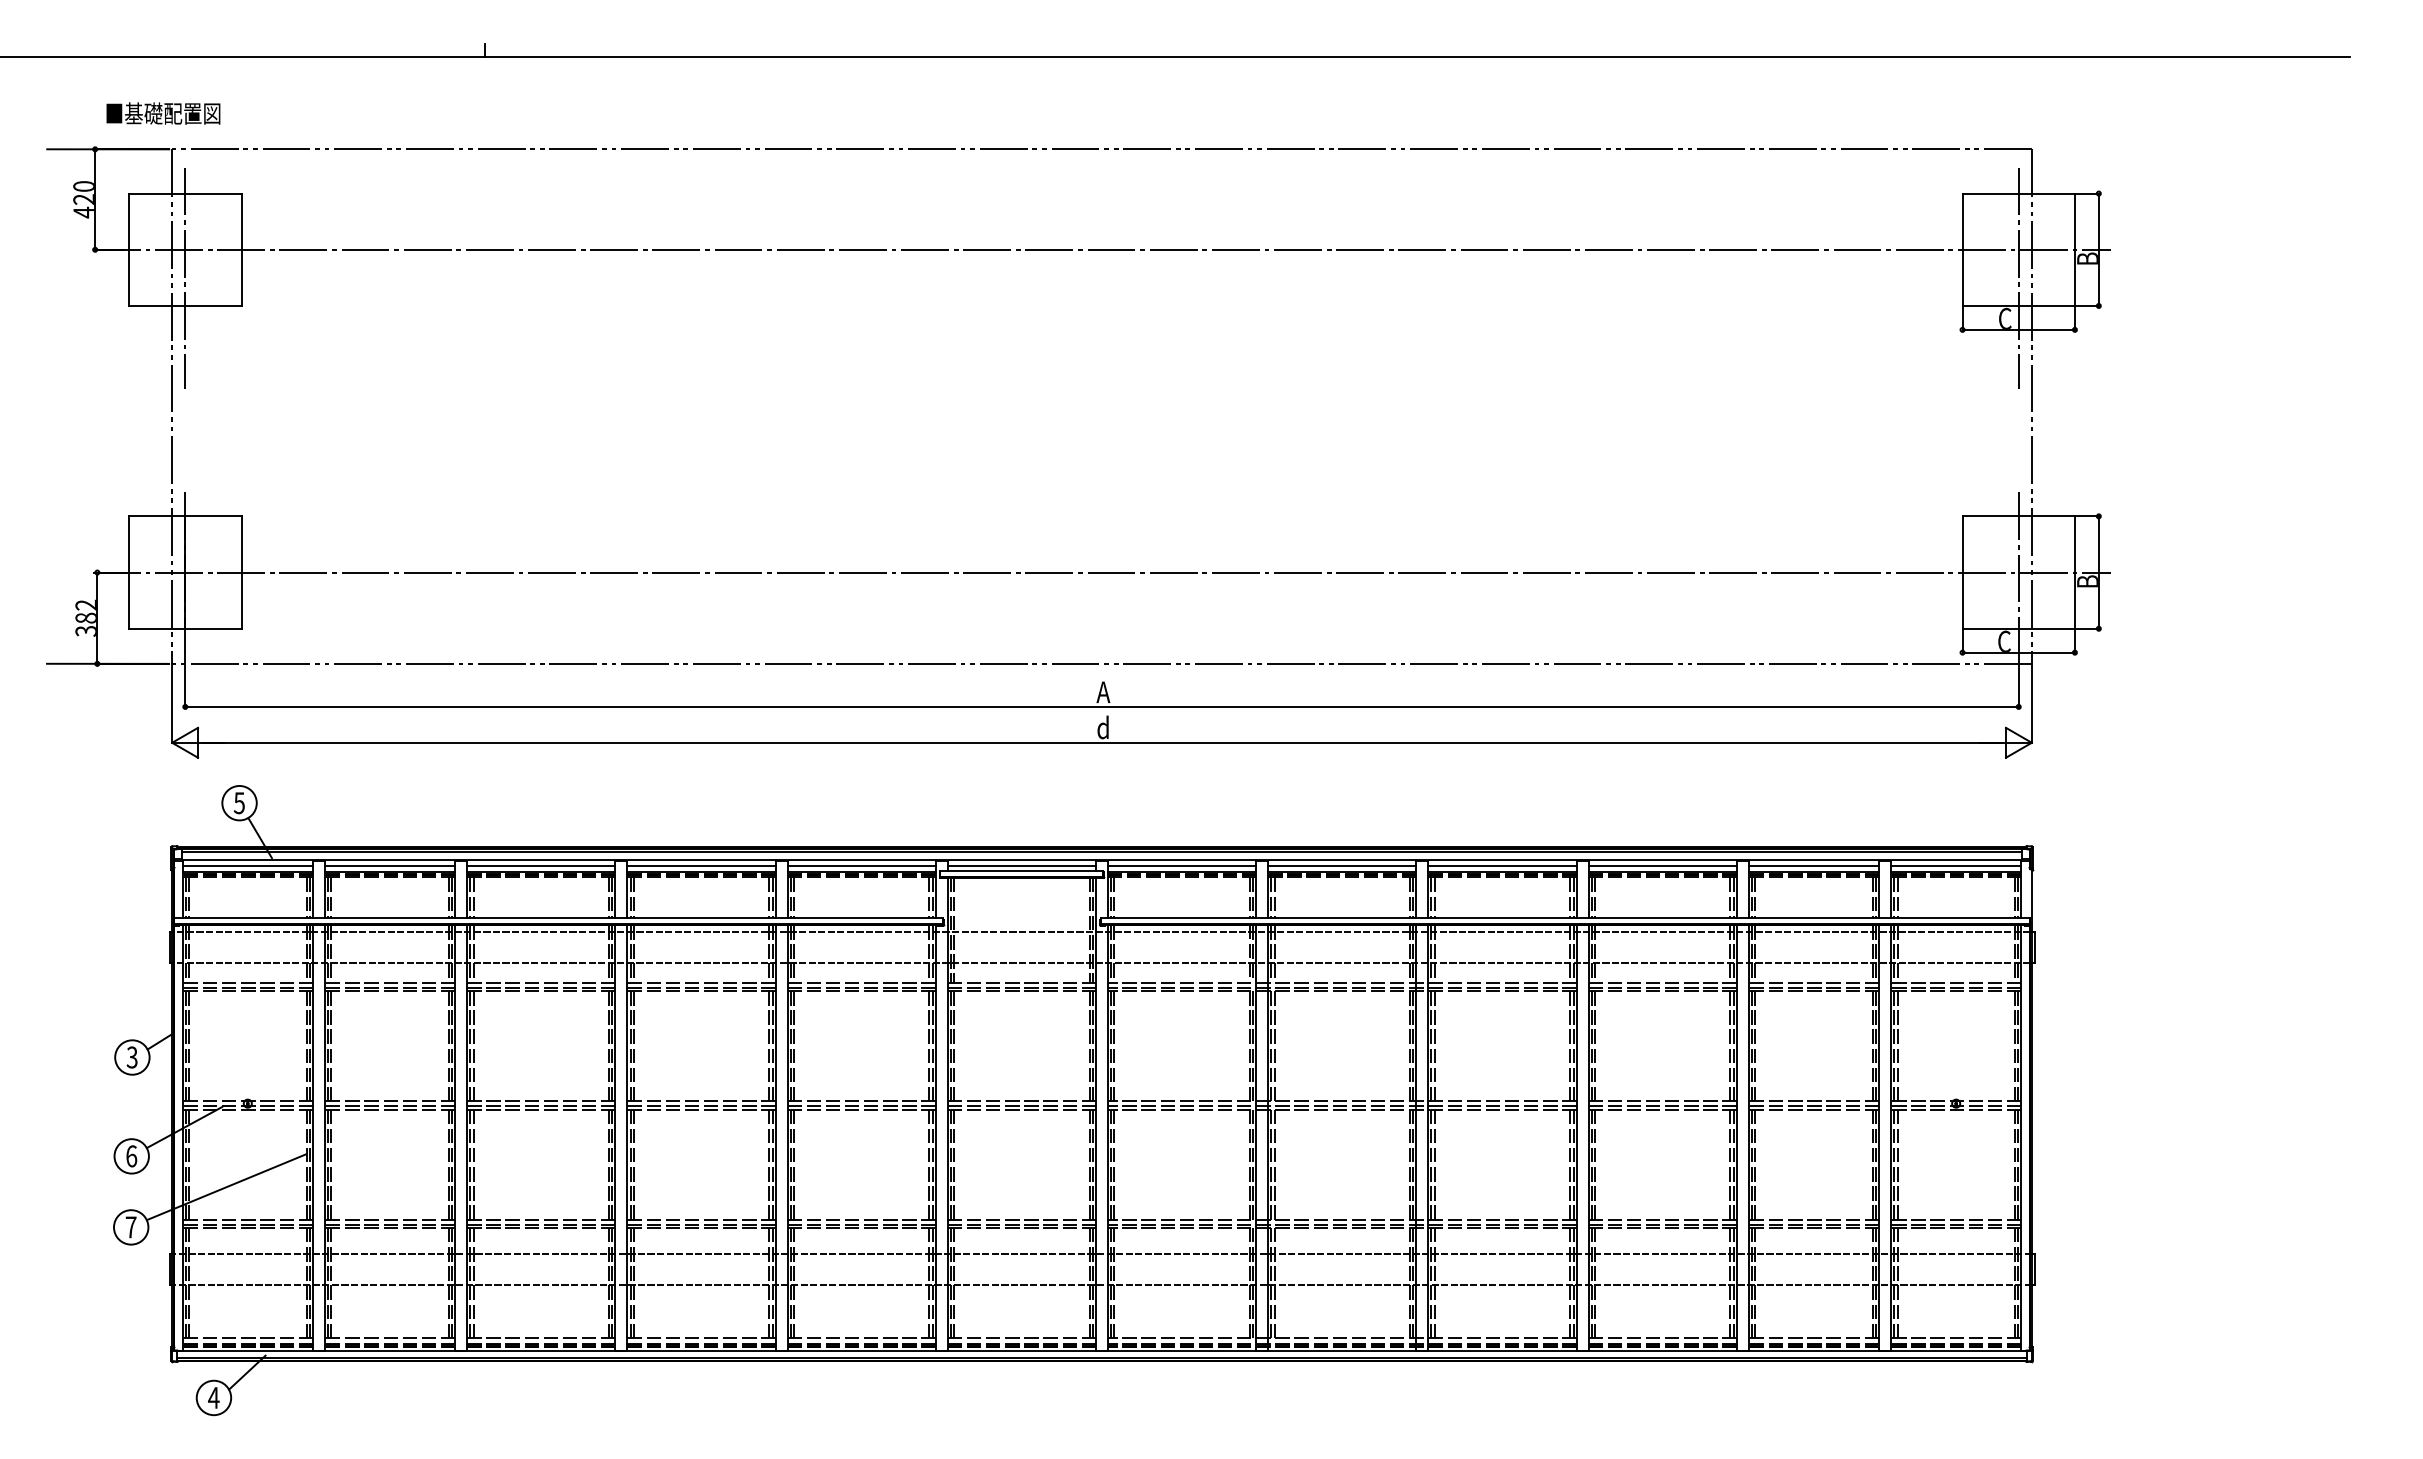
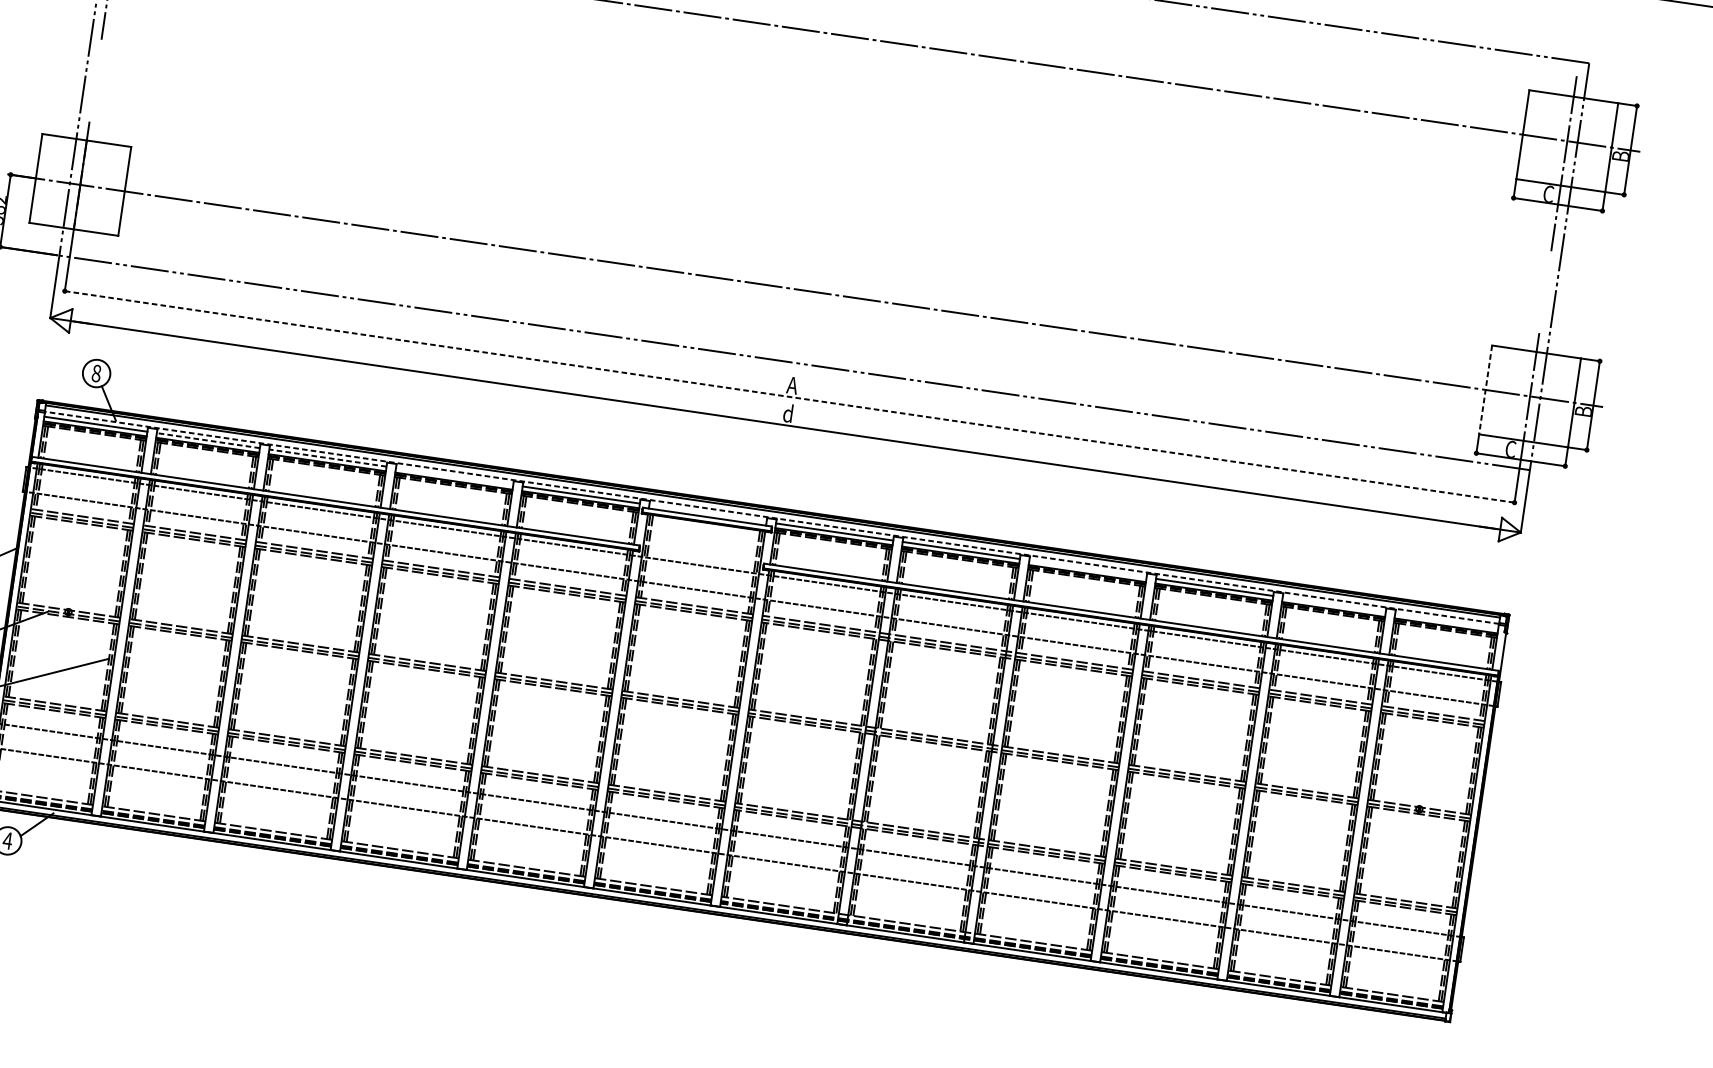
line: (1962, 573) -> (1485, 390), solid -> dashed
line: (1102, 706) -> (790, 396), solid -> dashed
text: (238, 803) -> (95, 373), 5 -> 8
line: (1102, 859) -> (772, 517), solid -> dashed
line: (389, 866) -> (207, 440), solid -> dashed
line: (540, 866) -> (327, 458), solid -> dashed
line: (701, 866) -> (454, 476), removed
line: (1021, 866) -> (707, 513), removed
line: (1502, 866) -> (1087, 569), removed
line: (1813, 866) -> (1333, 605), removed
line: (1956, 866) -> (1446, 621), removed

